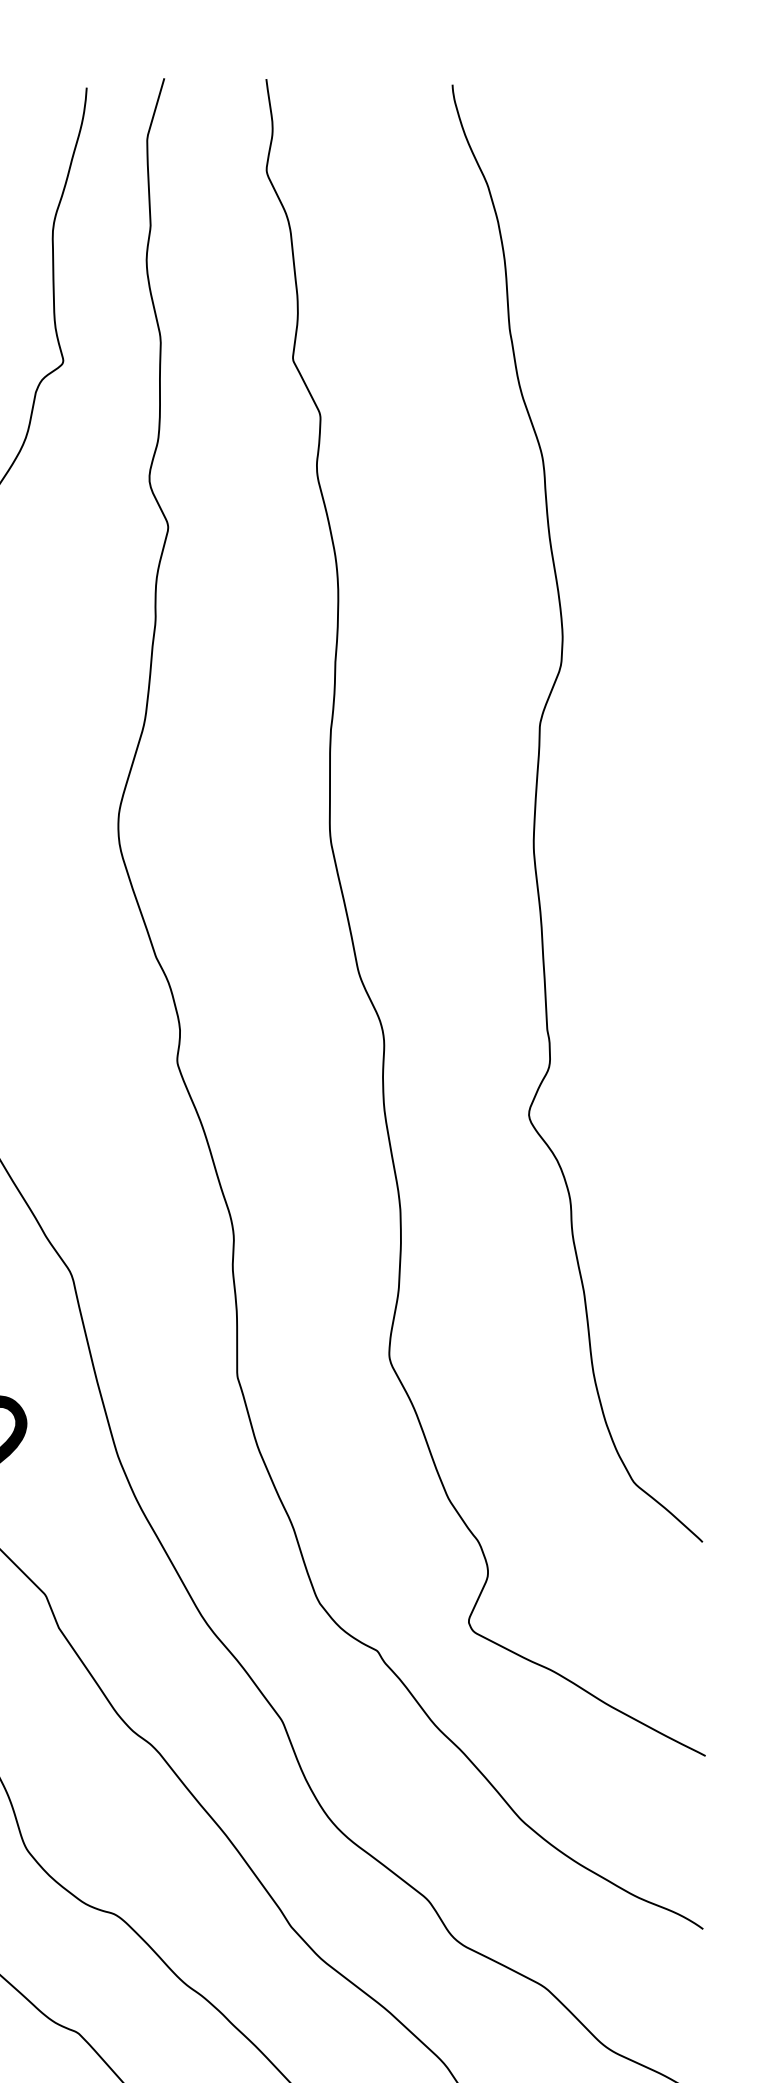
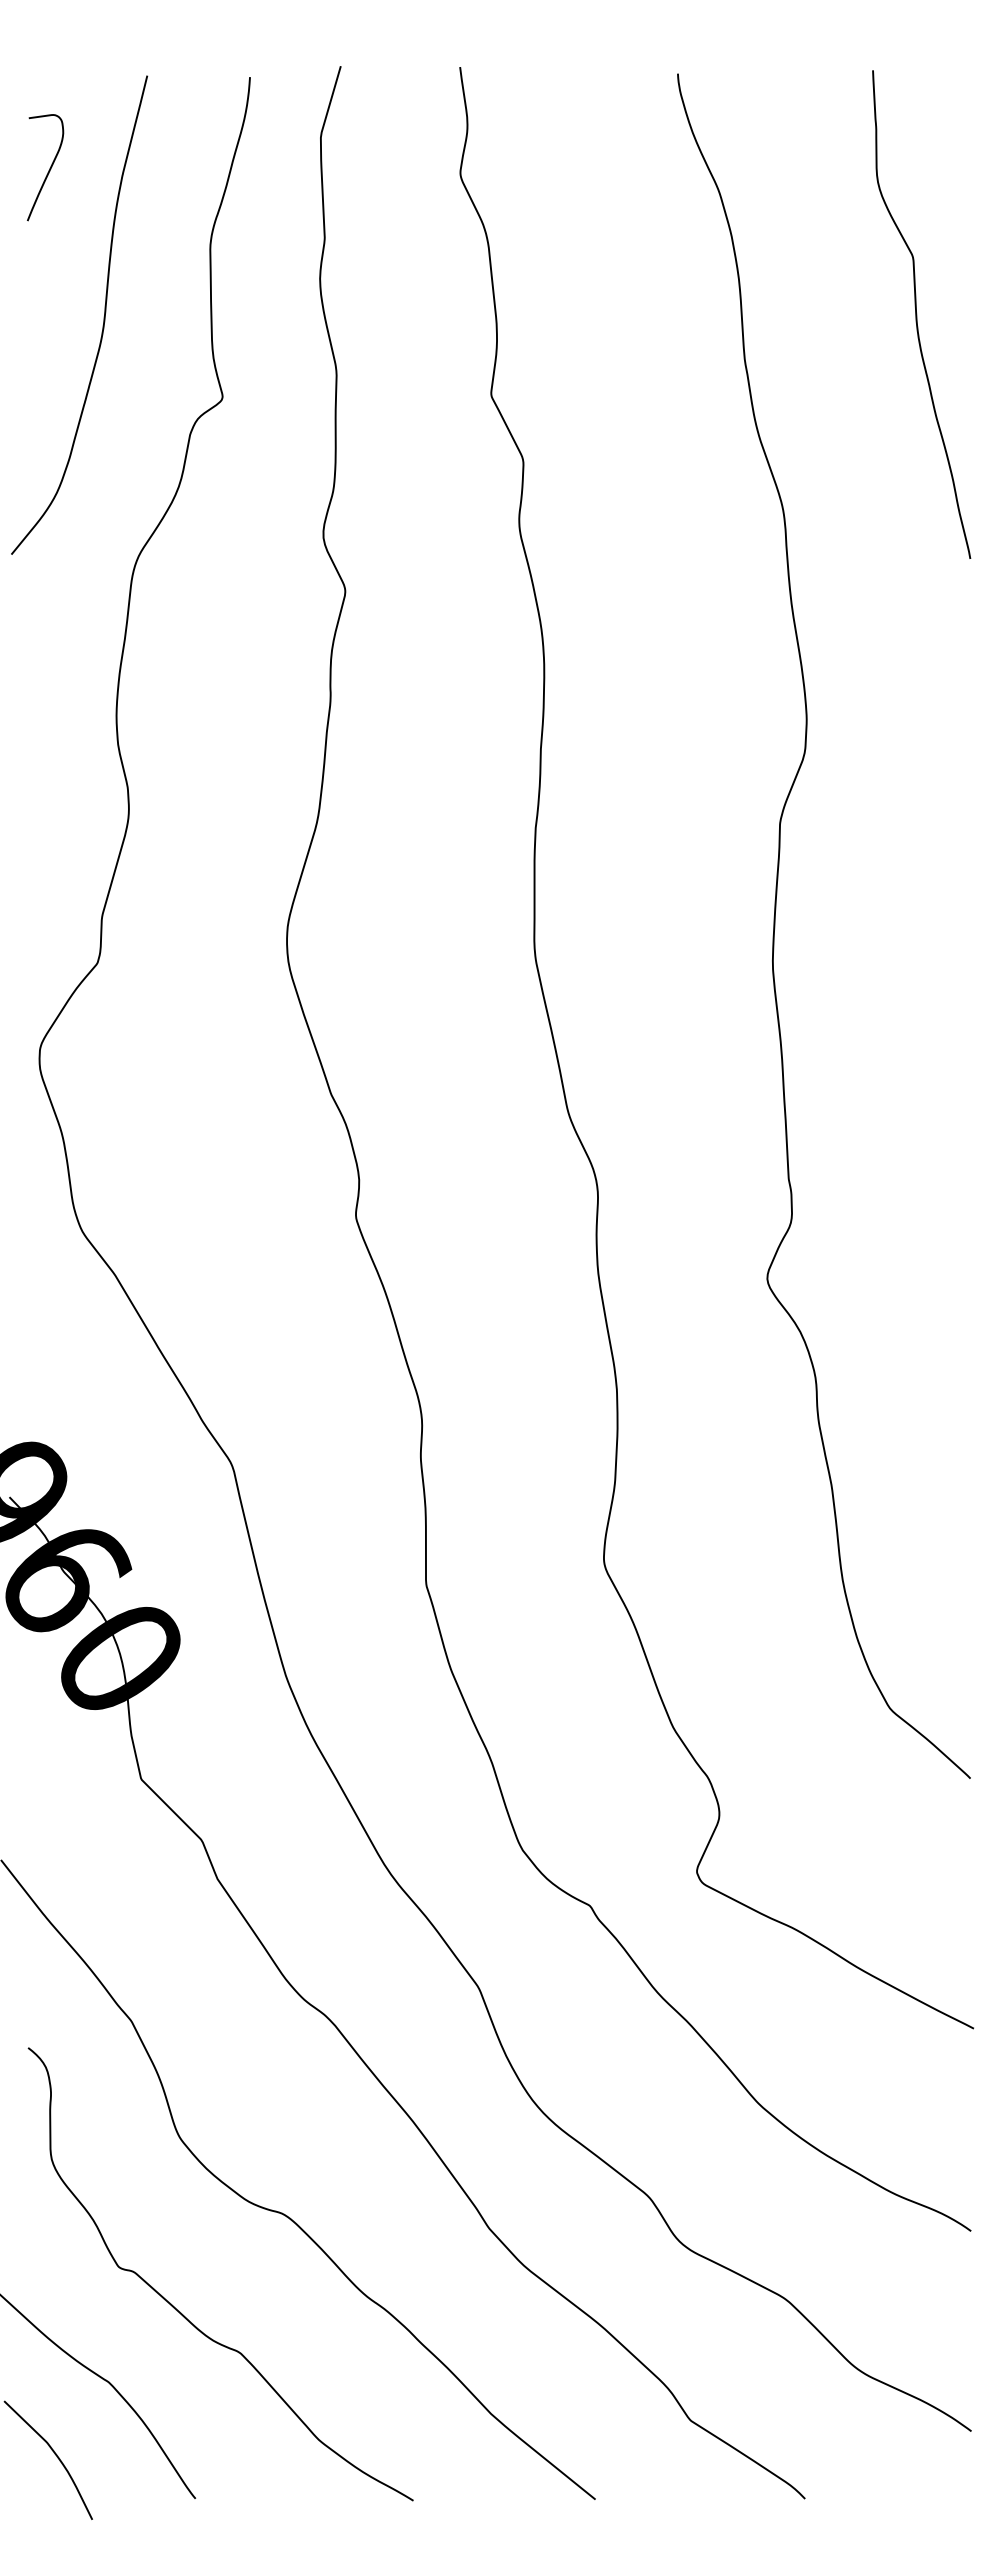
curve: (657, 290) -> (917, 314), added

